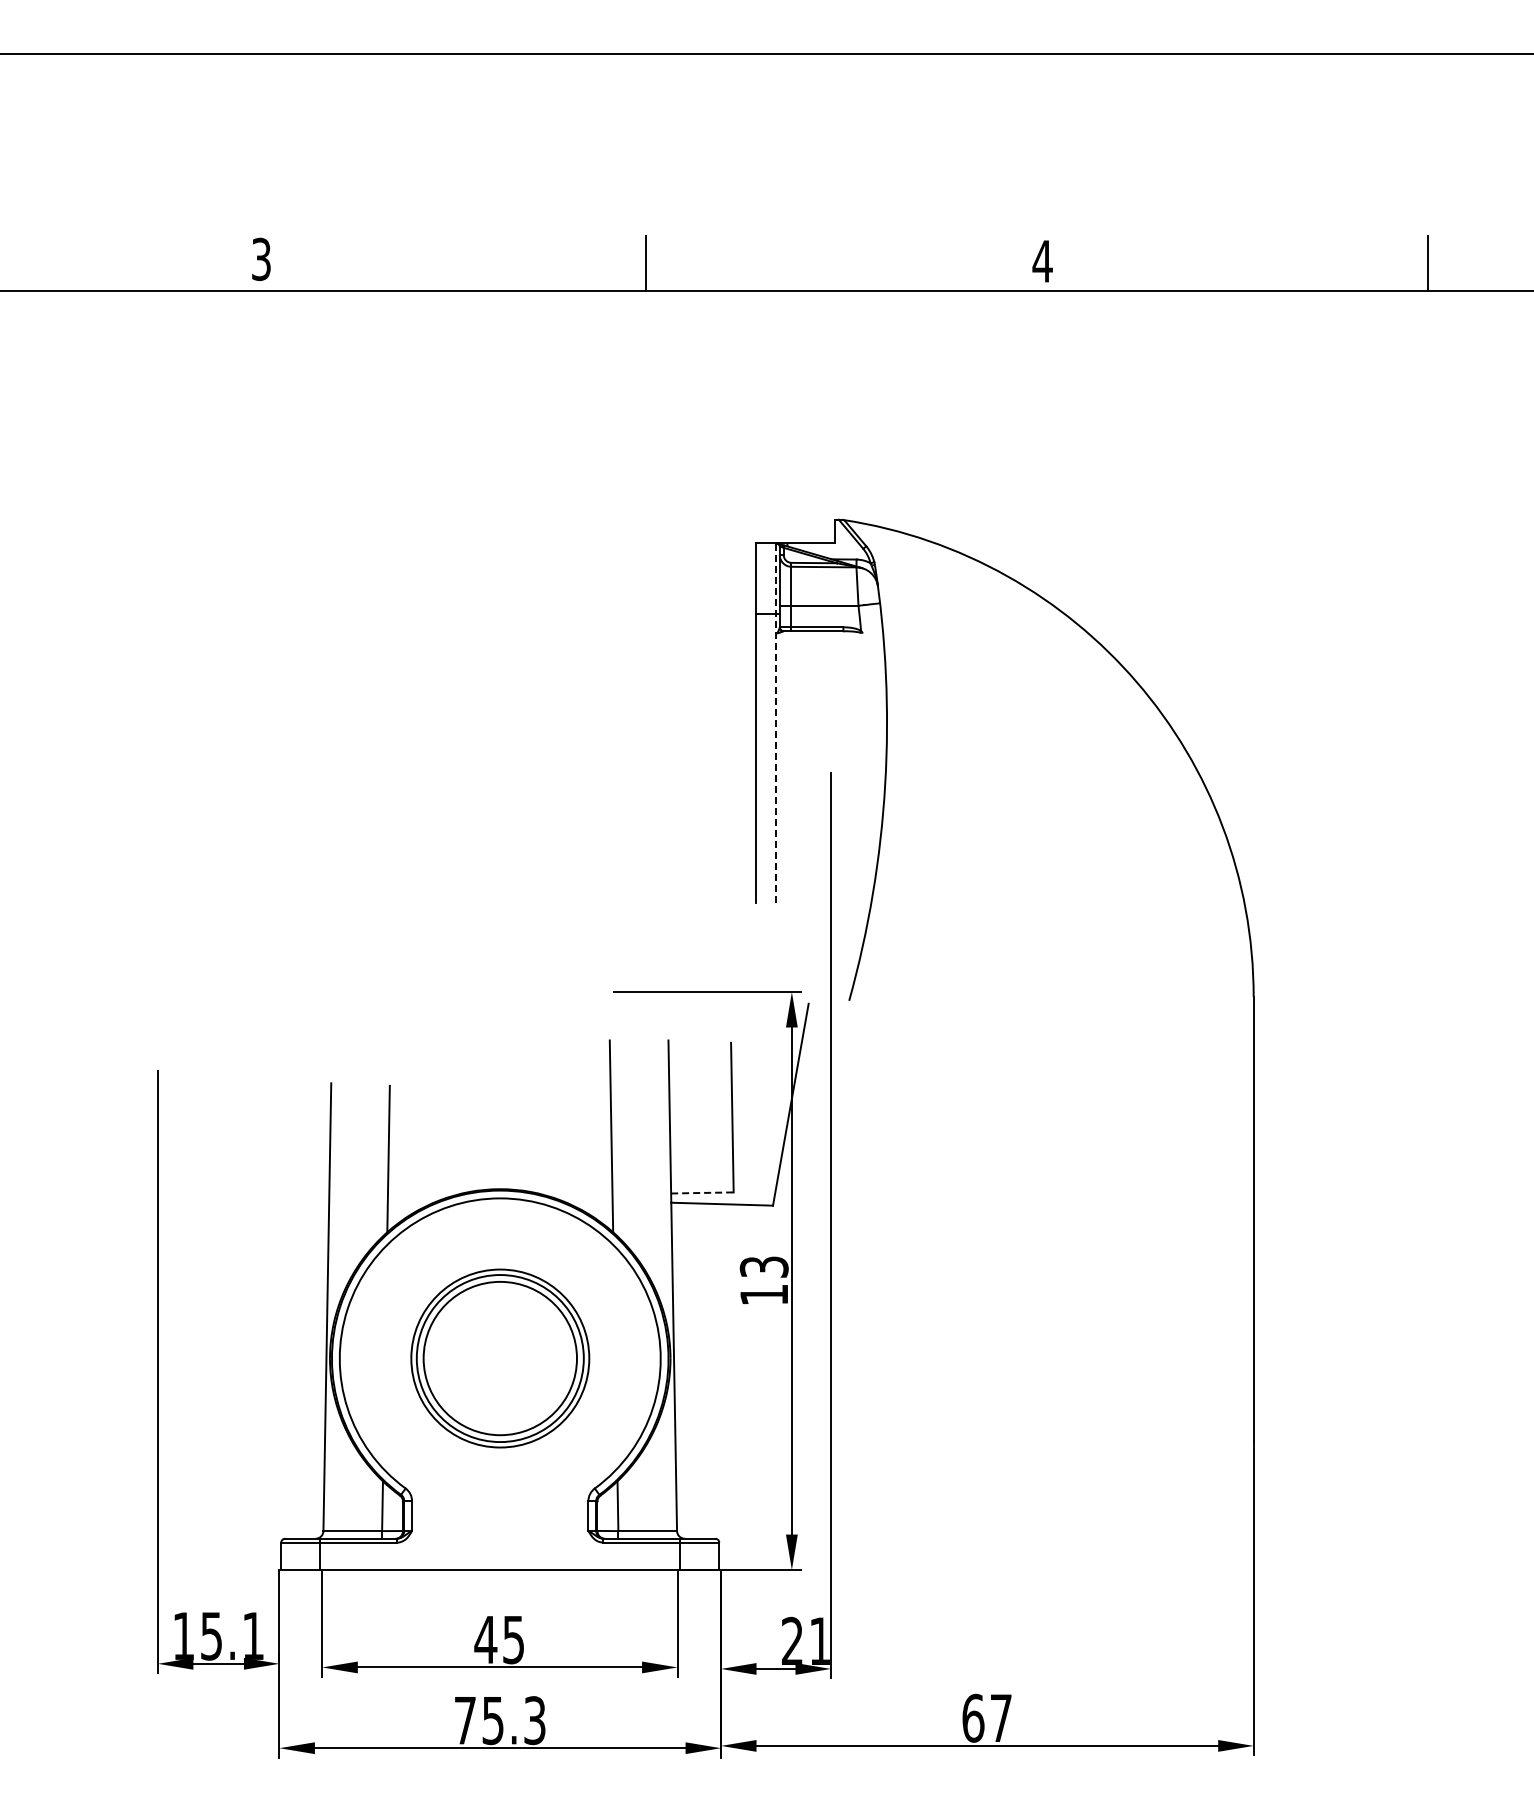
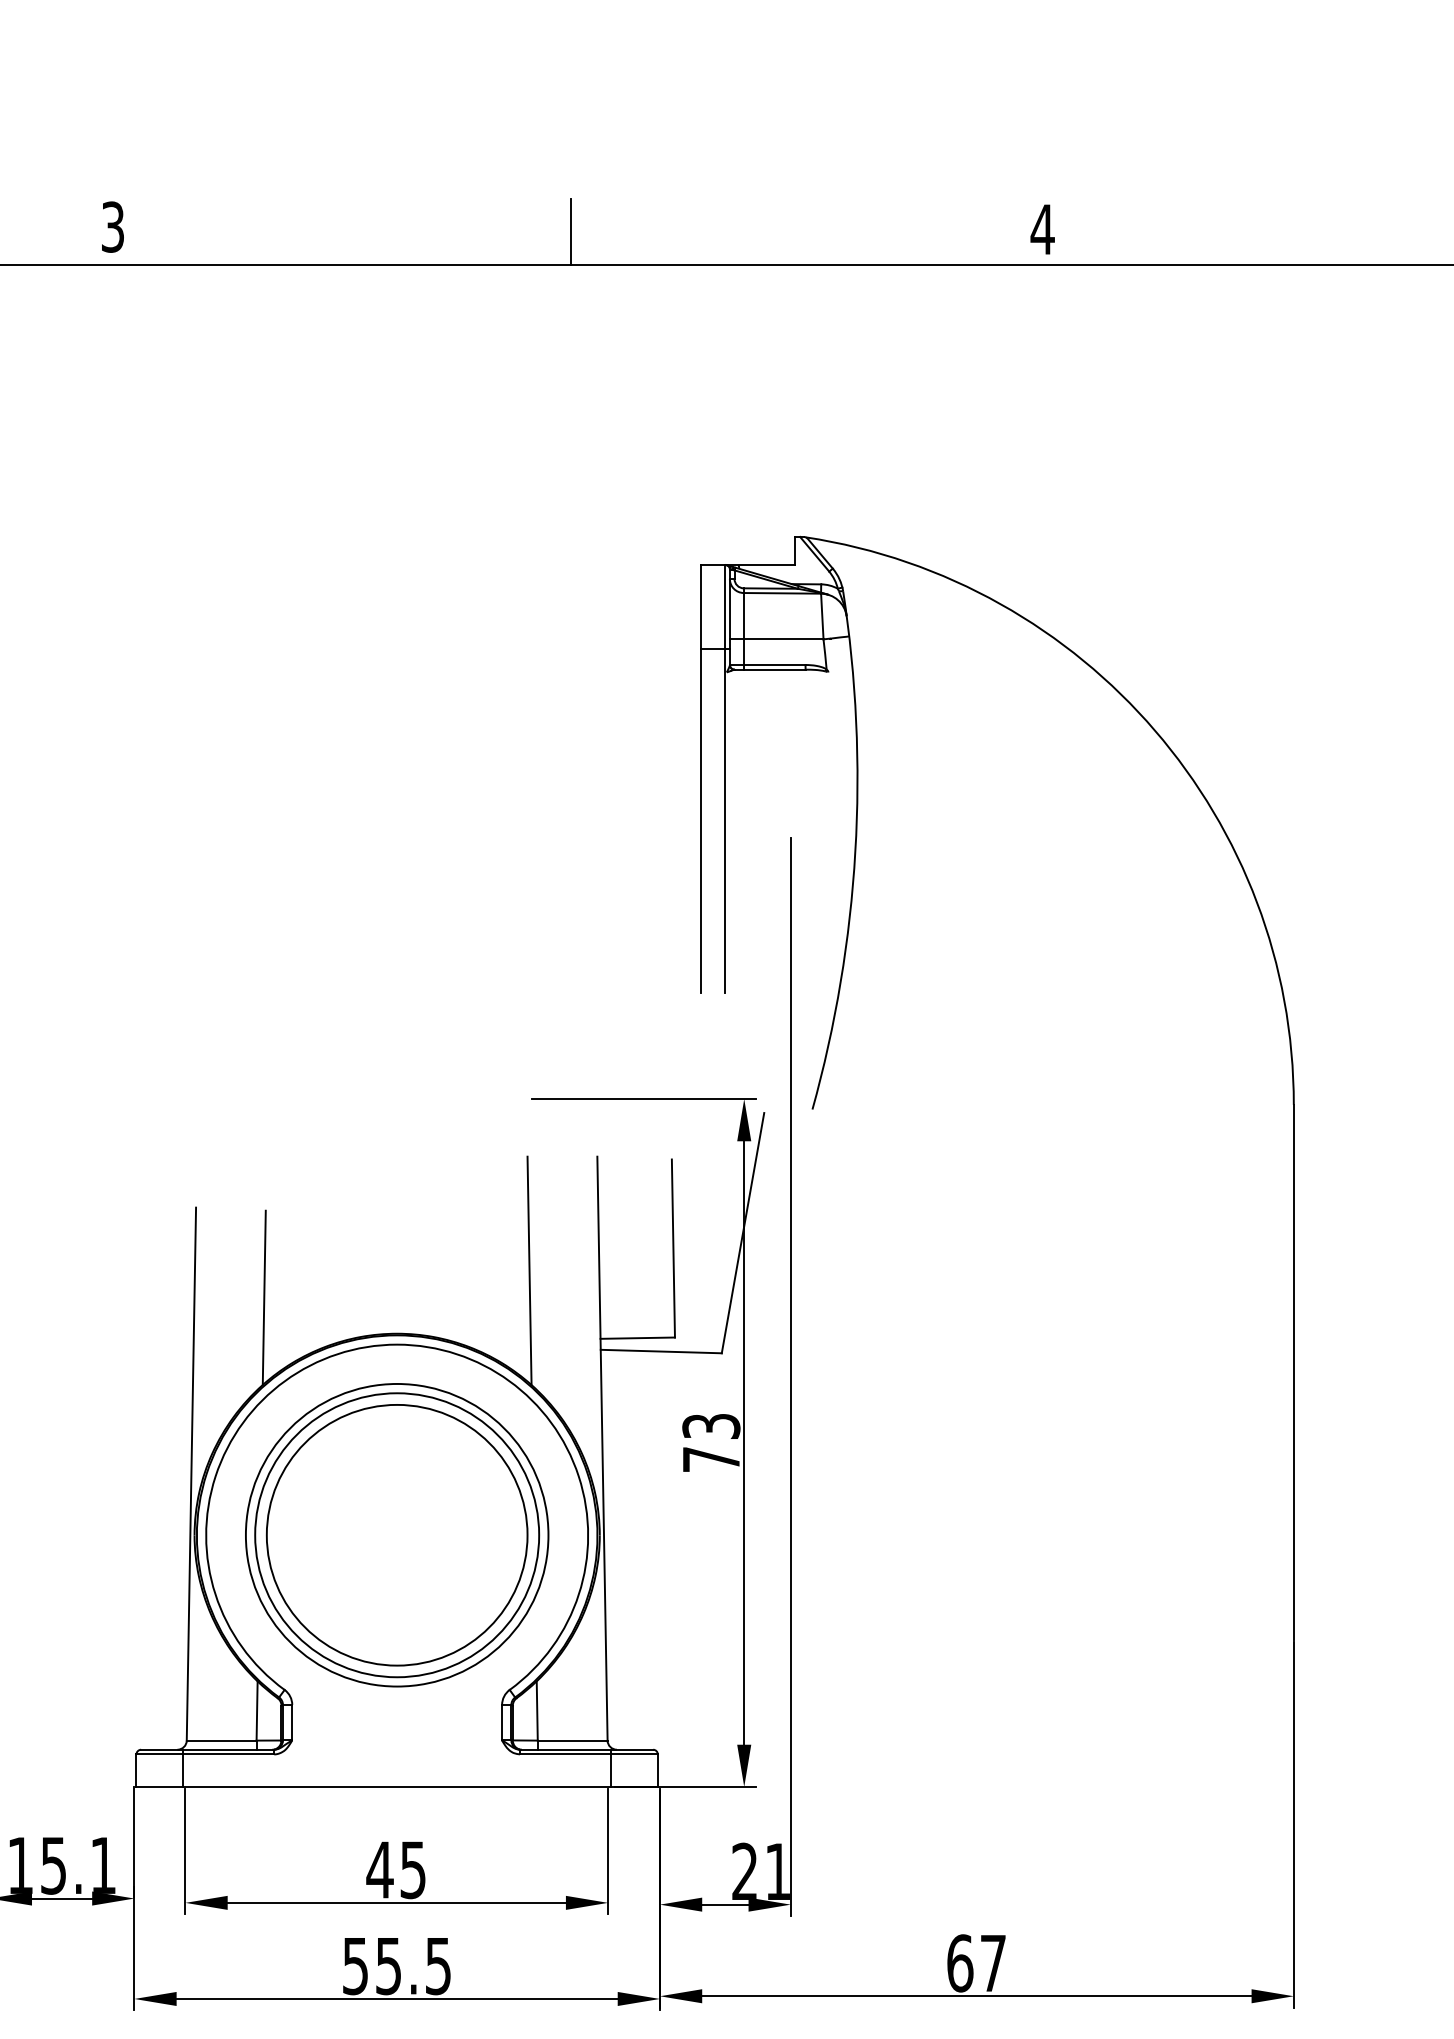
line: (775, 723) -> (724, 779), dashed -> solid
line: (702, 1192) -> (637, 1337), dashed -> solid
text: (763, 1294) -> (710, 1459), 13 -> 73
part: (500, 1358) -> (397, 1535), size x1.43
text: (499, 1720) -> (396, 1966), 75.3 -> 55.5

